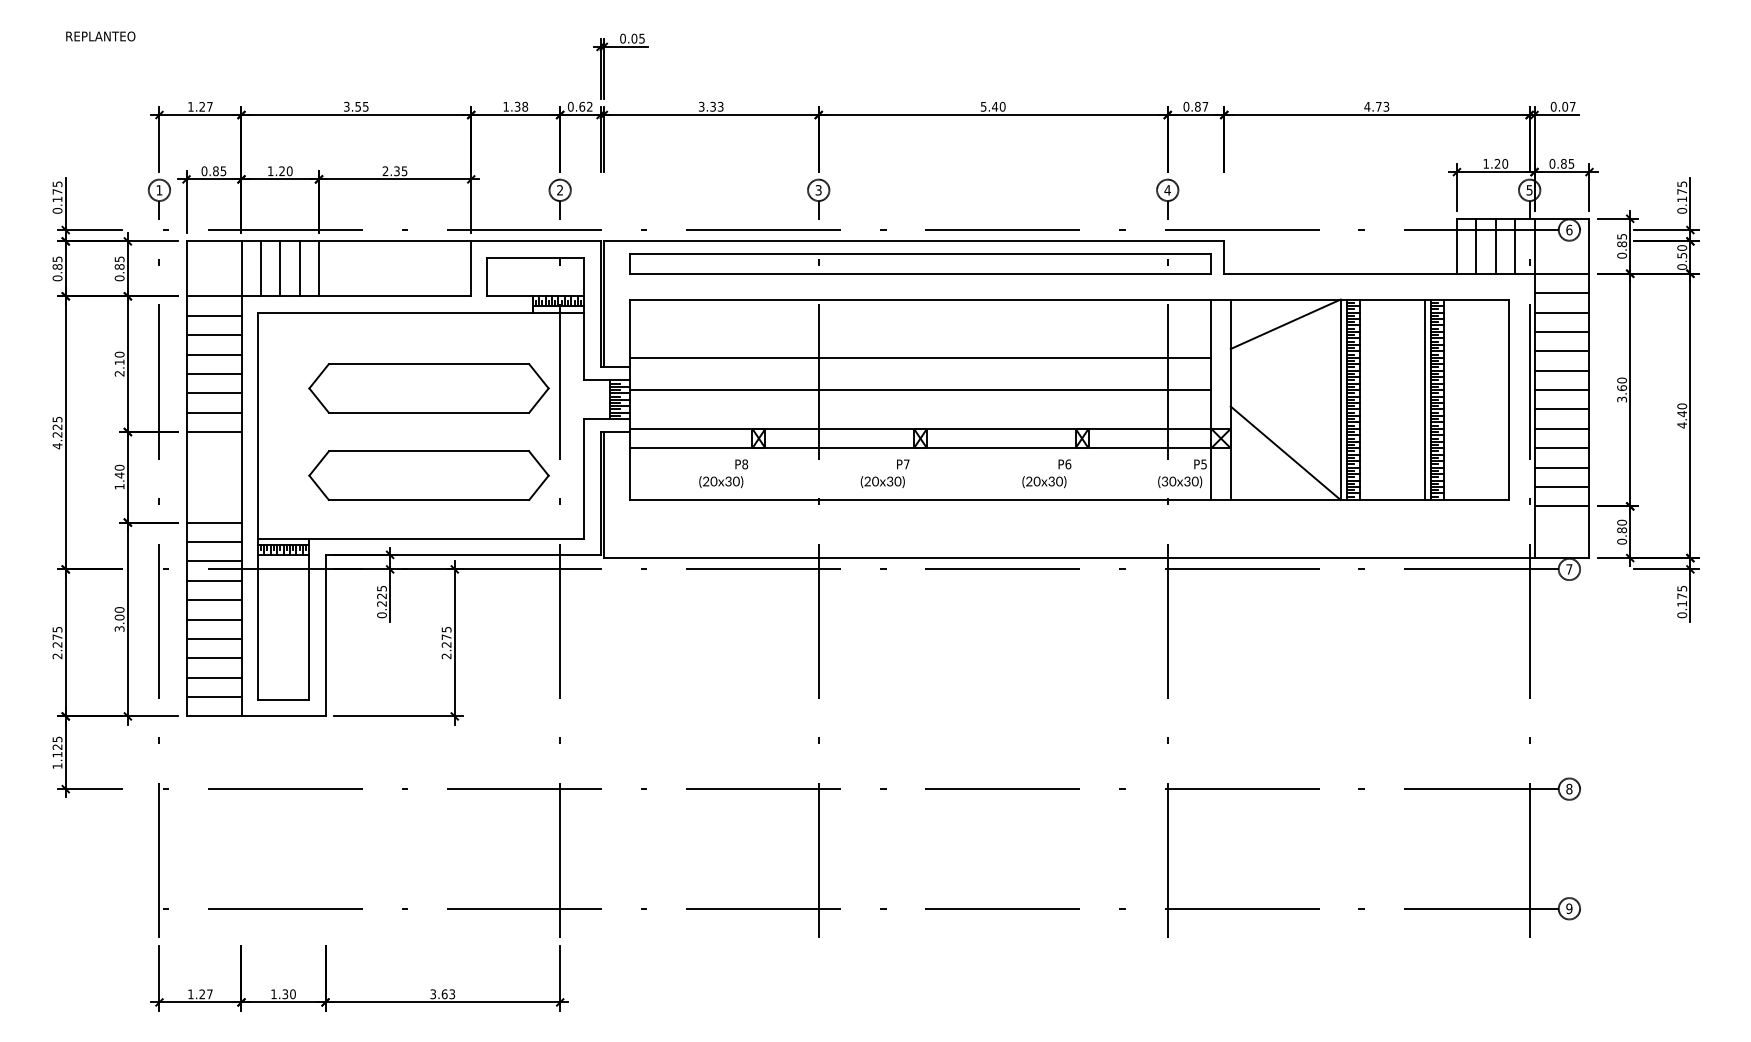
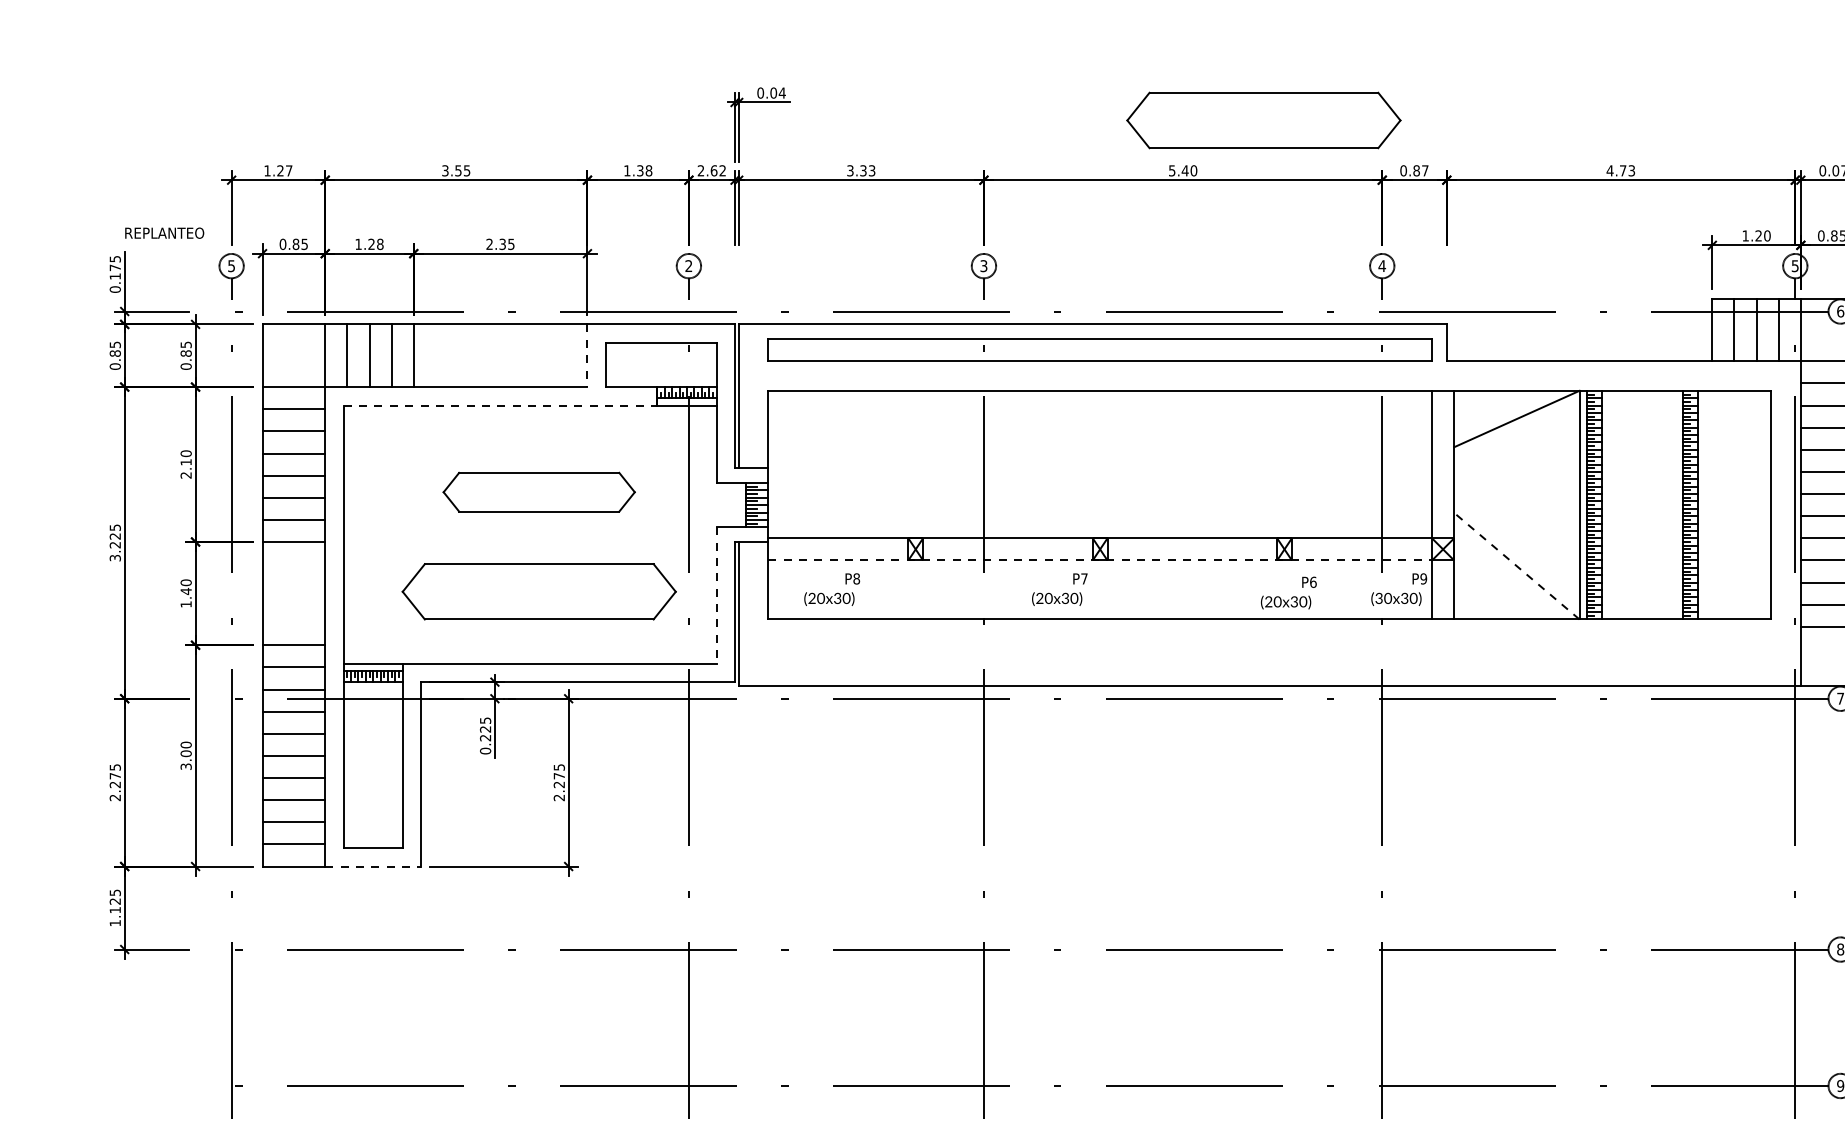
text: (100, 36) -> (164, 233), moved
text: (641, 38) -> (781, 92), 0.05 -> 0.04
part: (1063, 62) -> (1263, 120), added
text: (570, 106) -> (700, 170), 0.62 -> 2.62
text: (289, 170) -> (380, 243), 1.20 -> 1.28
text: (159, 190) -> (231, 266), 1 -> 5
line: (471, 269) -> (587, 356), solid -> dashed
line: (395, 312) -> (500, 405), solid -> dashed
line: (920, 357) -> (1100, 456), removed
part: (428, 388) -> (538, 492), size x0.7
line: (920, 390) -> (1100, 494), removed
line: (1424, 399) -> (1675, 504), removed
text: (57, 446) -> (115, 558), 4.225 -> 3.225
line: (920, 448) -> (1100, 560), solid -> dashed
line: (1285, 452) -> (1516, 565), solid -> dashed
text: (1203, 463) -> (1423, 577), P5 -> P9
text: (723, 473) -> (831, 589), moved
text: (1046, 473) -> (1288, 592), moved
line: (584, 478) -> (716, 594), solid -> dashed
line: (284, 716) -> (374, 866), solid -> dashed

